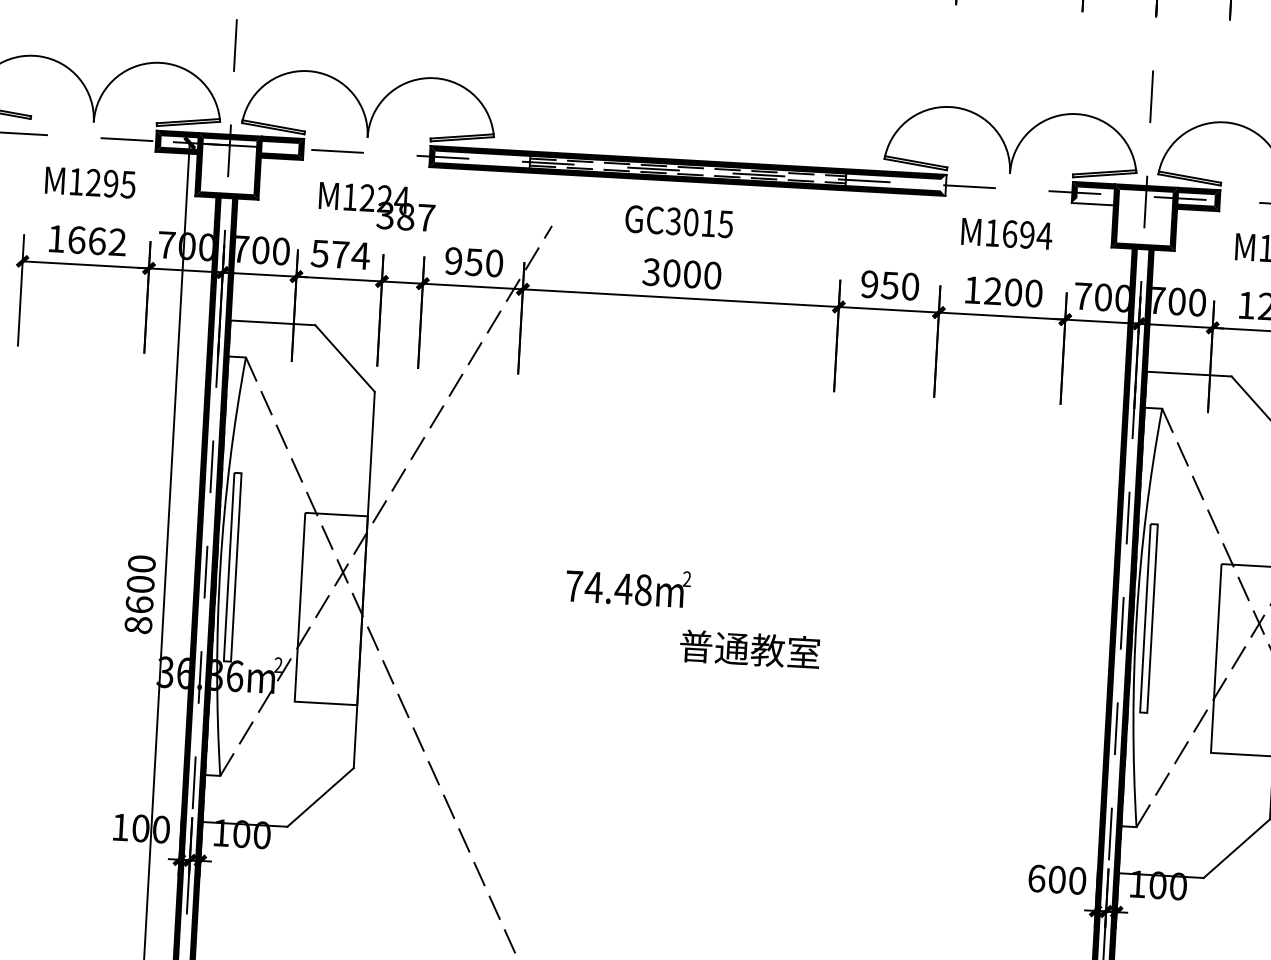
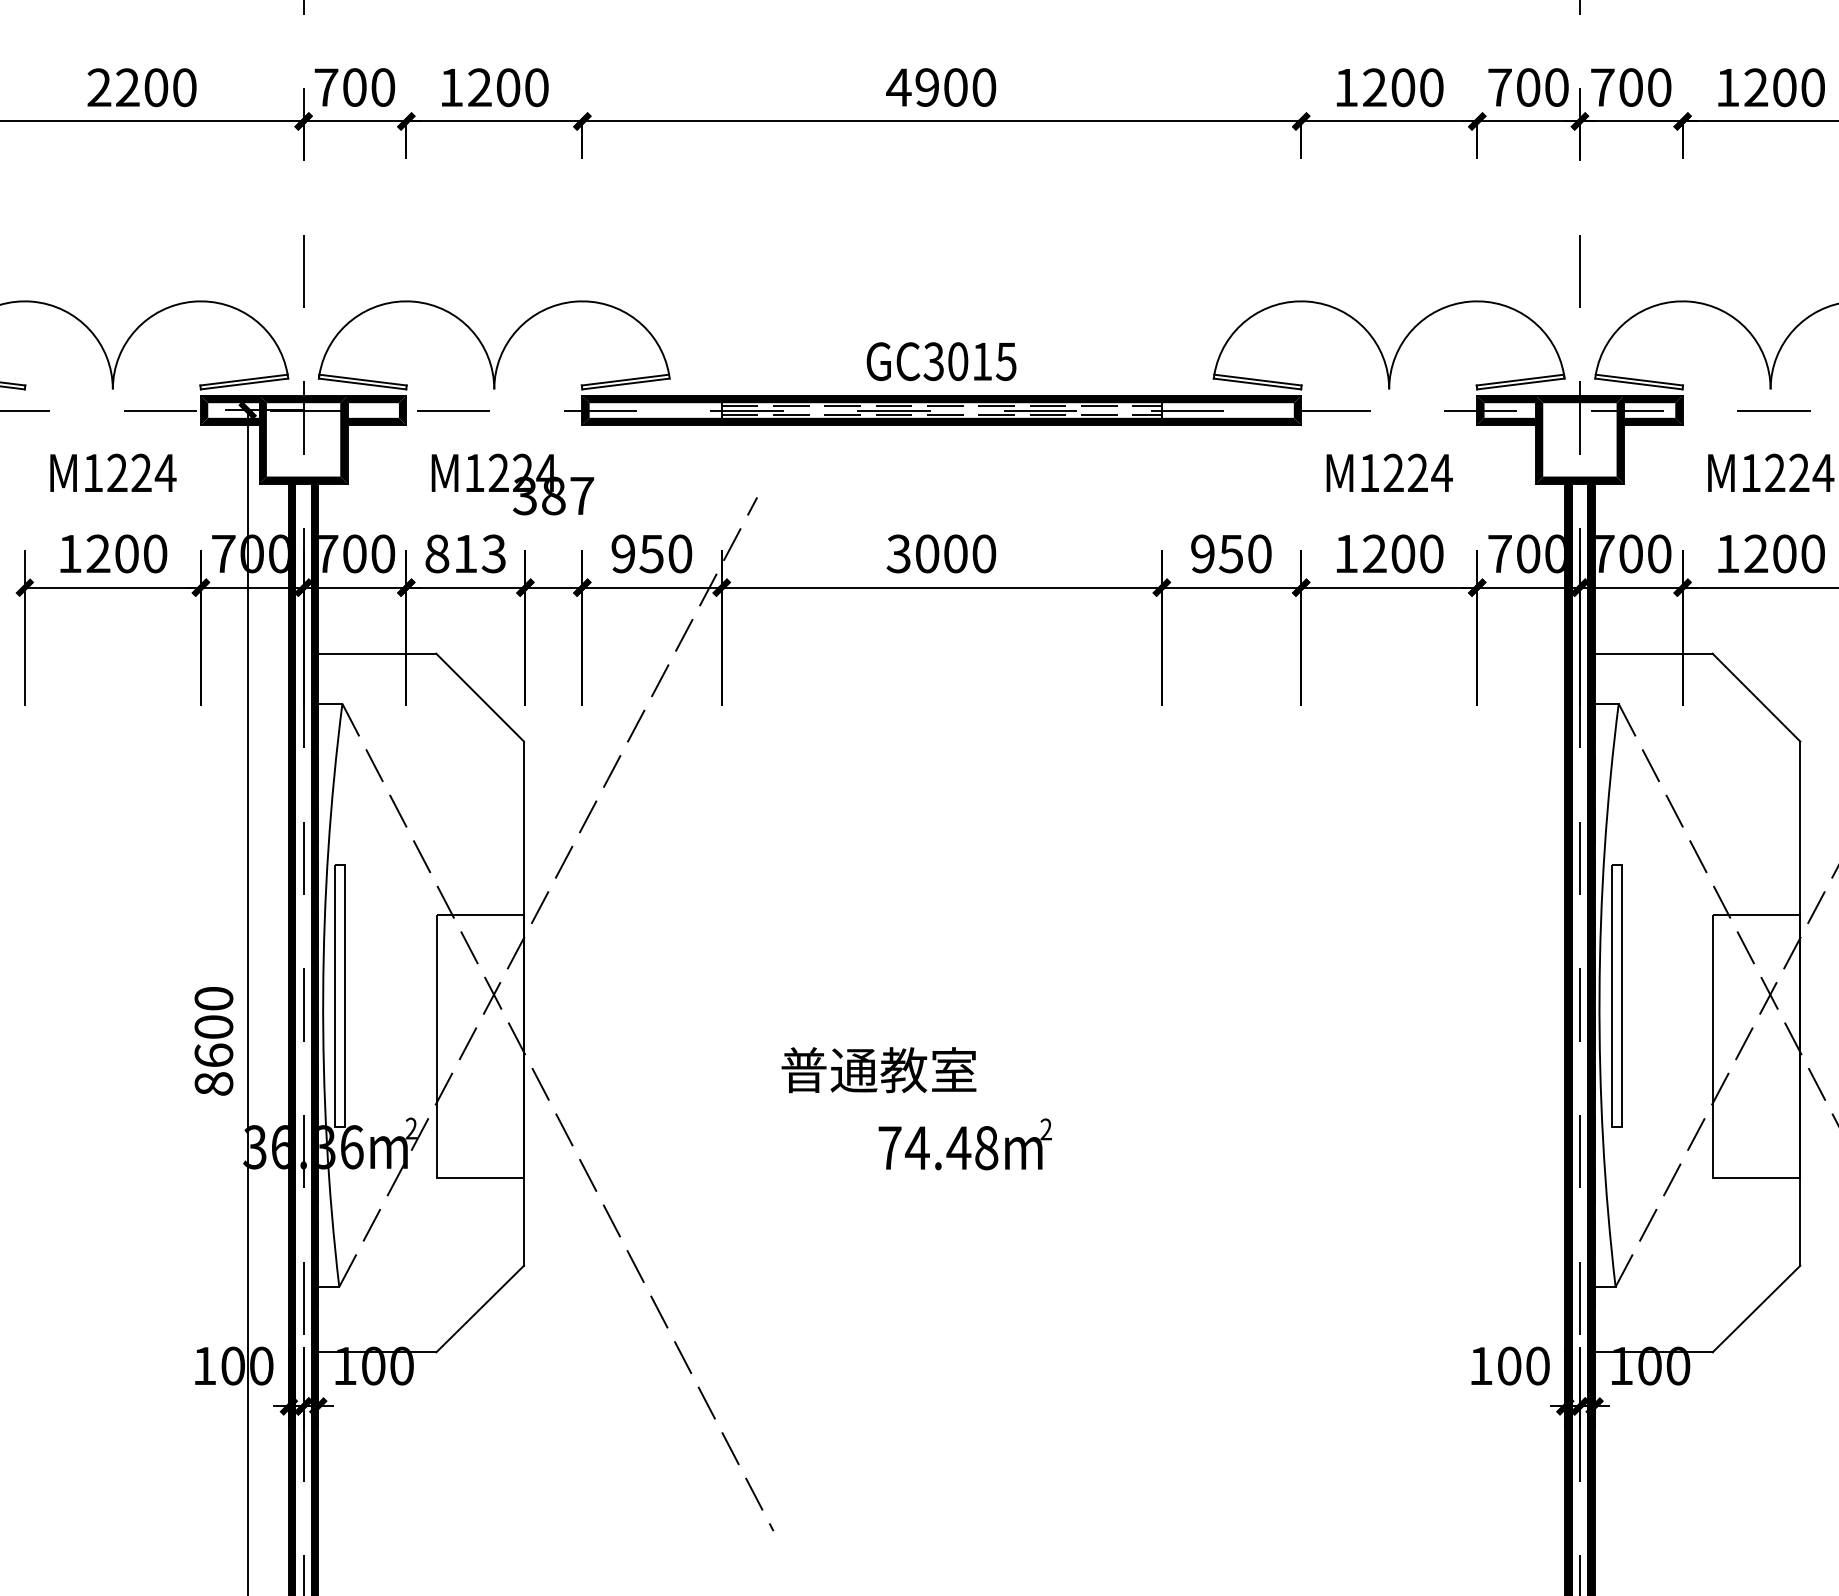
text: (119, 184) -> (153, 473), M1295 -> M1224
fill: (943, 185) -> (1297, 410), added
fill: (1092, 201) -> (1506, 421), added
text: (679, 221) -> (941, 361), moved
text: (1018, 234) -> (1405, 472), M1694 -> M1224
text: (96, 240) -> (126, 553), 1662 -> 1200
text: (340, 254) -> (465, 553), 574 -> 813
text: (627, 586) -> (964, 1144), moved
text: (749, 649) -> (878, 1070), moved
text: (1037, 878) -> (1481, 1365), 600 -> 100

